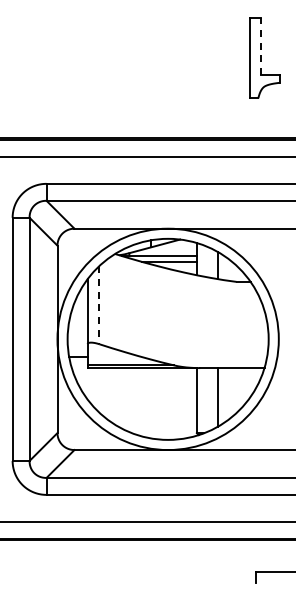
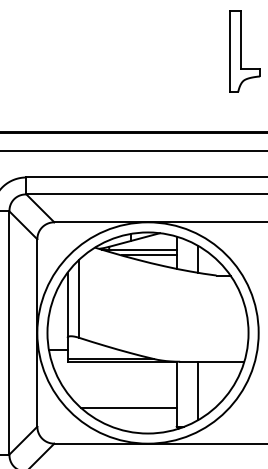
line: (261, 46) -> (241, 40), dashed -> solid
line: (99, 305) -> (79, 299), dashed -> solid
line: (148, 414) -> (128, 408), added

